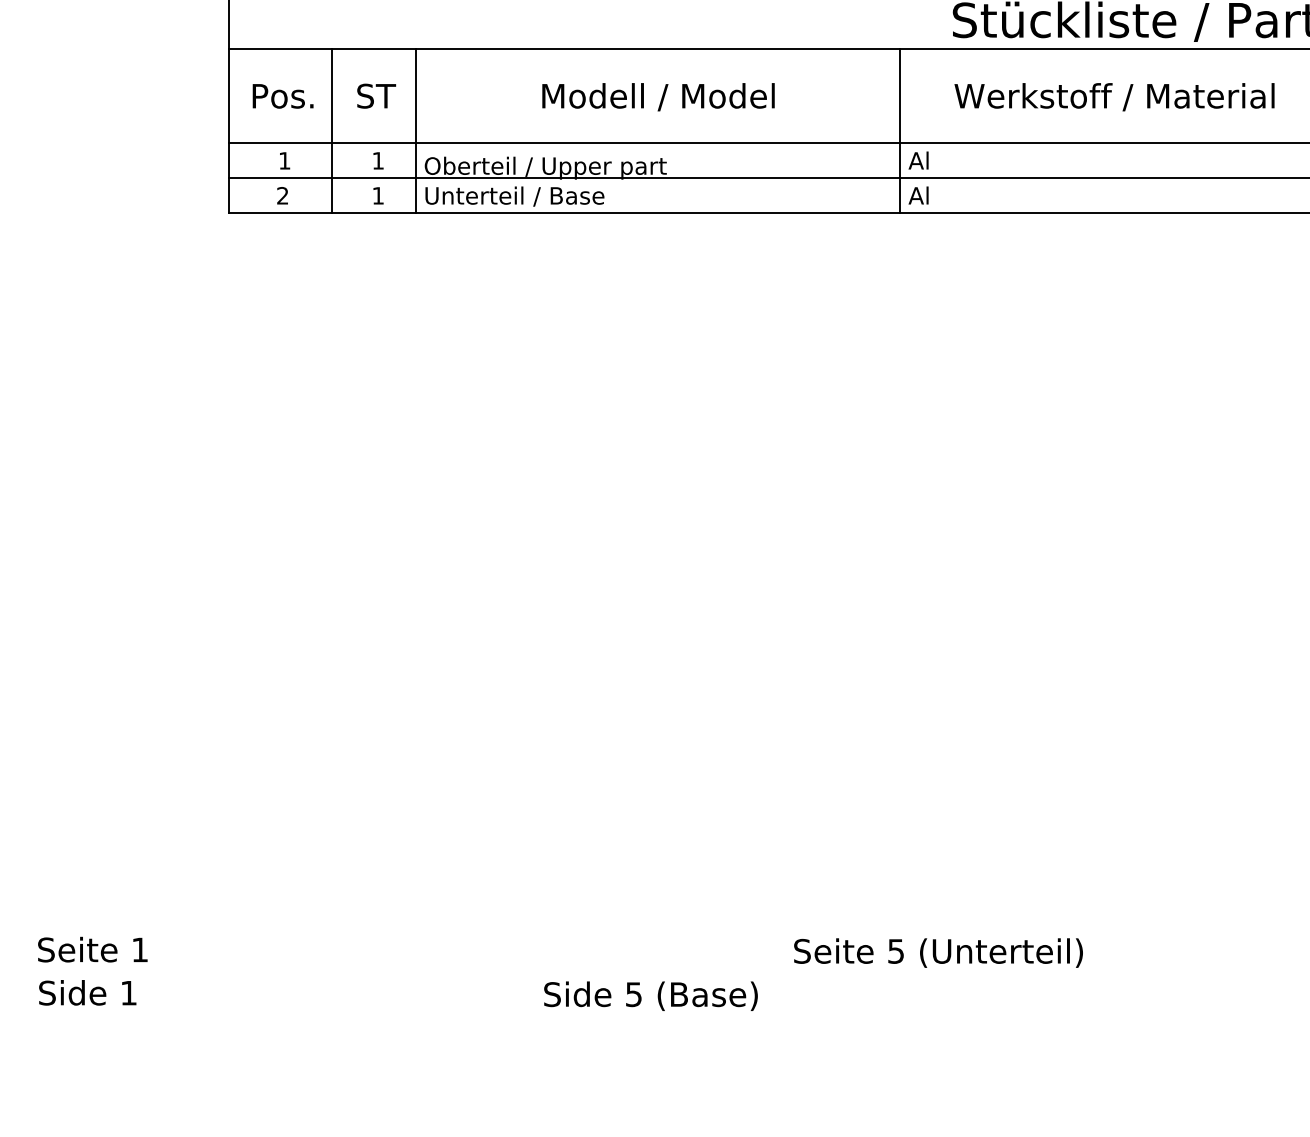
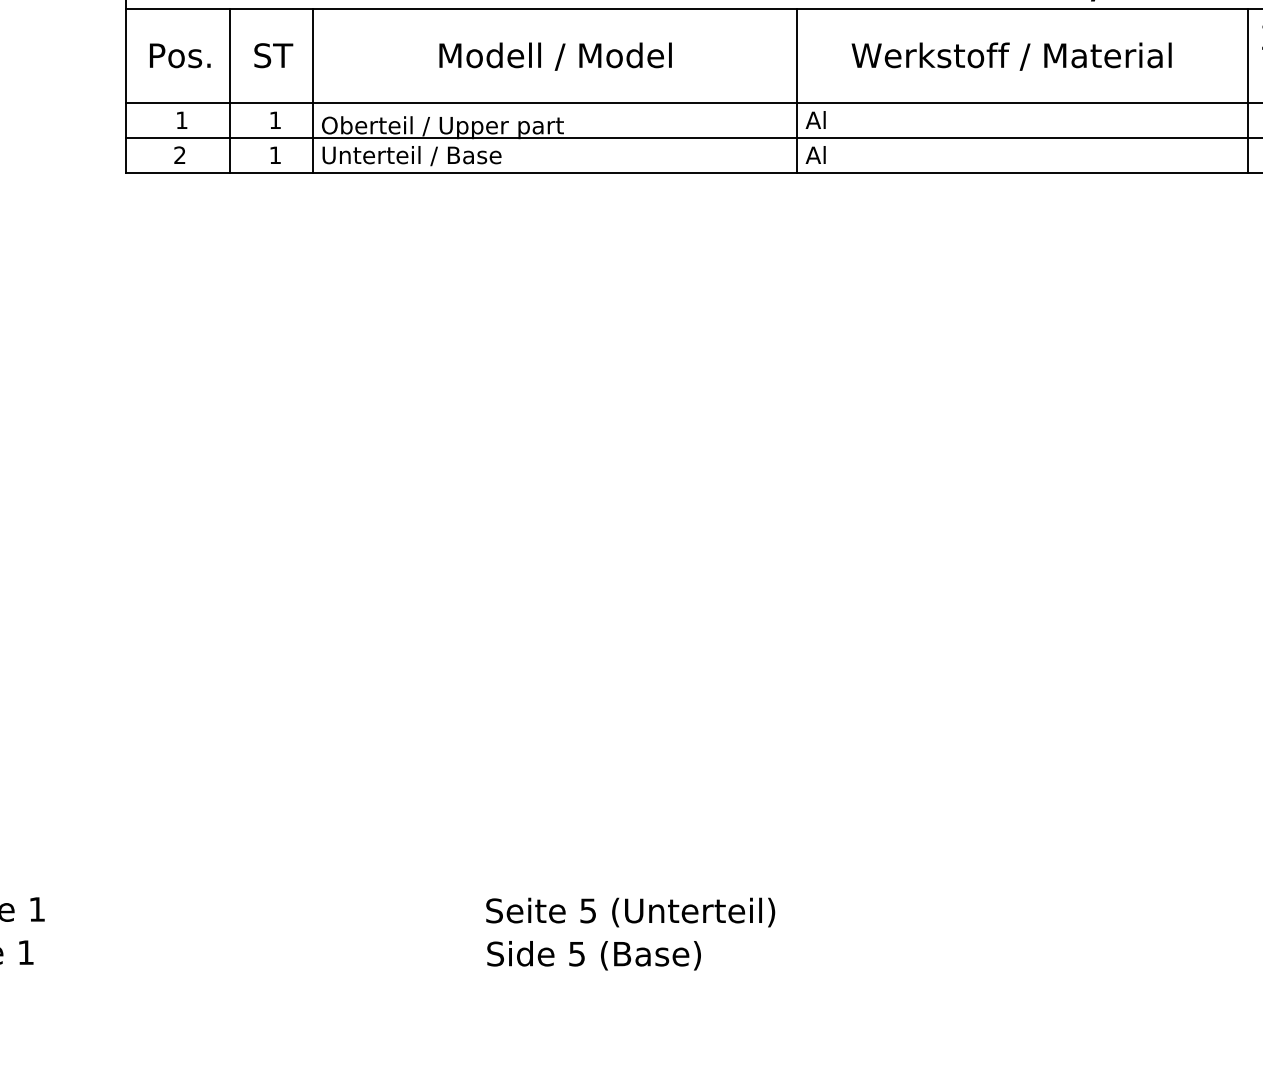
text: (938, 952) -> (630, 911), moved
text: (650, 995) -> (593, 954), moved

